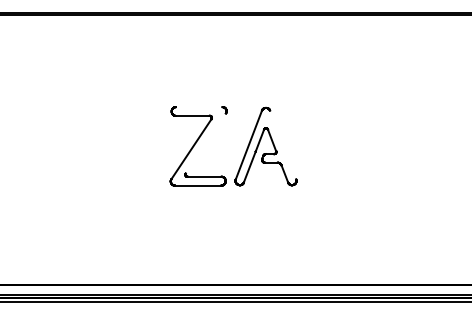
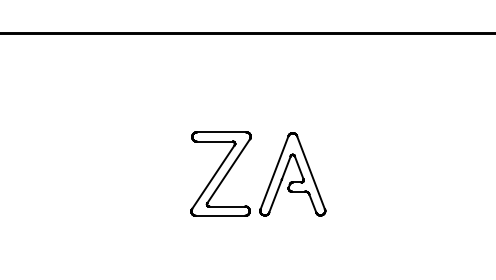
line: (198, 107) -> (220, 132), added
line: (205, 143) -> (228, 171), added
line: (283, 144) -> (311, 172), added

